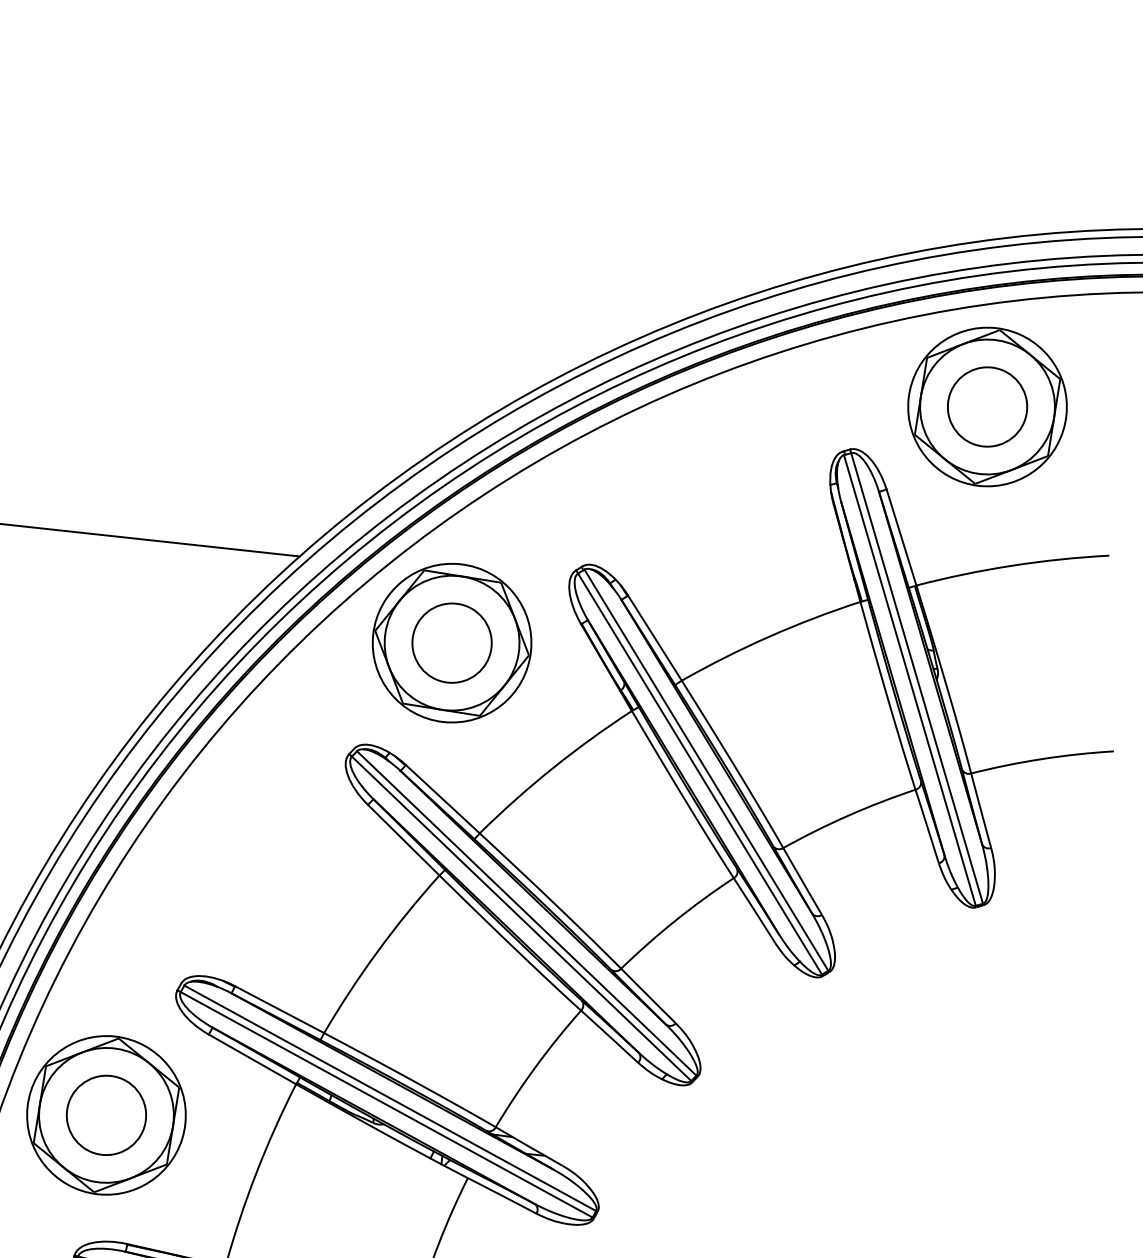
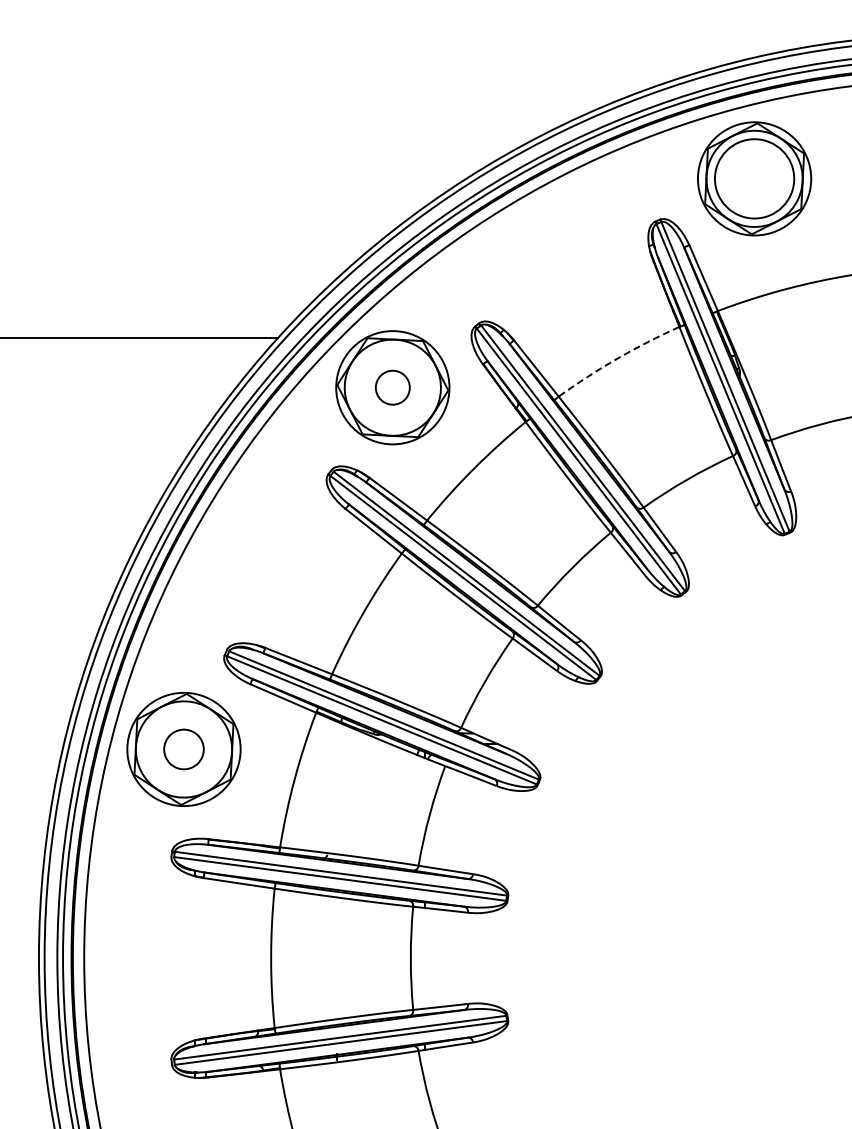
circle: (987, 406) -> (754, 178), size x1.4
arc: (769, 636) -> (617, 358), solid -> dashed
circle: (451, 642) -> (392, 387), size x0.6
circle: (105, 1115) -> (183, 749), size x0.7

